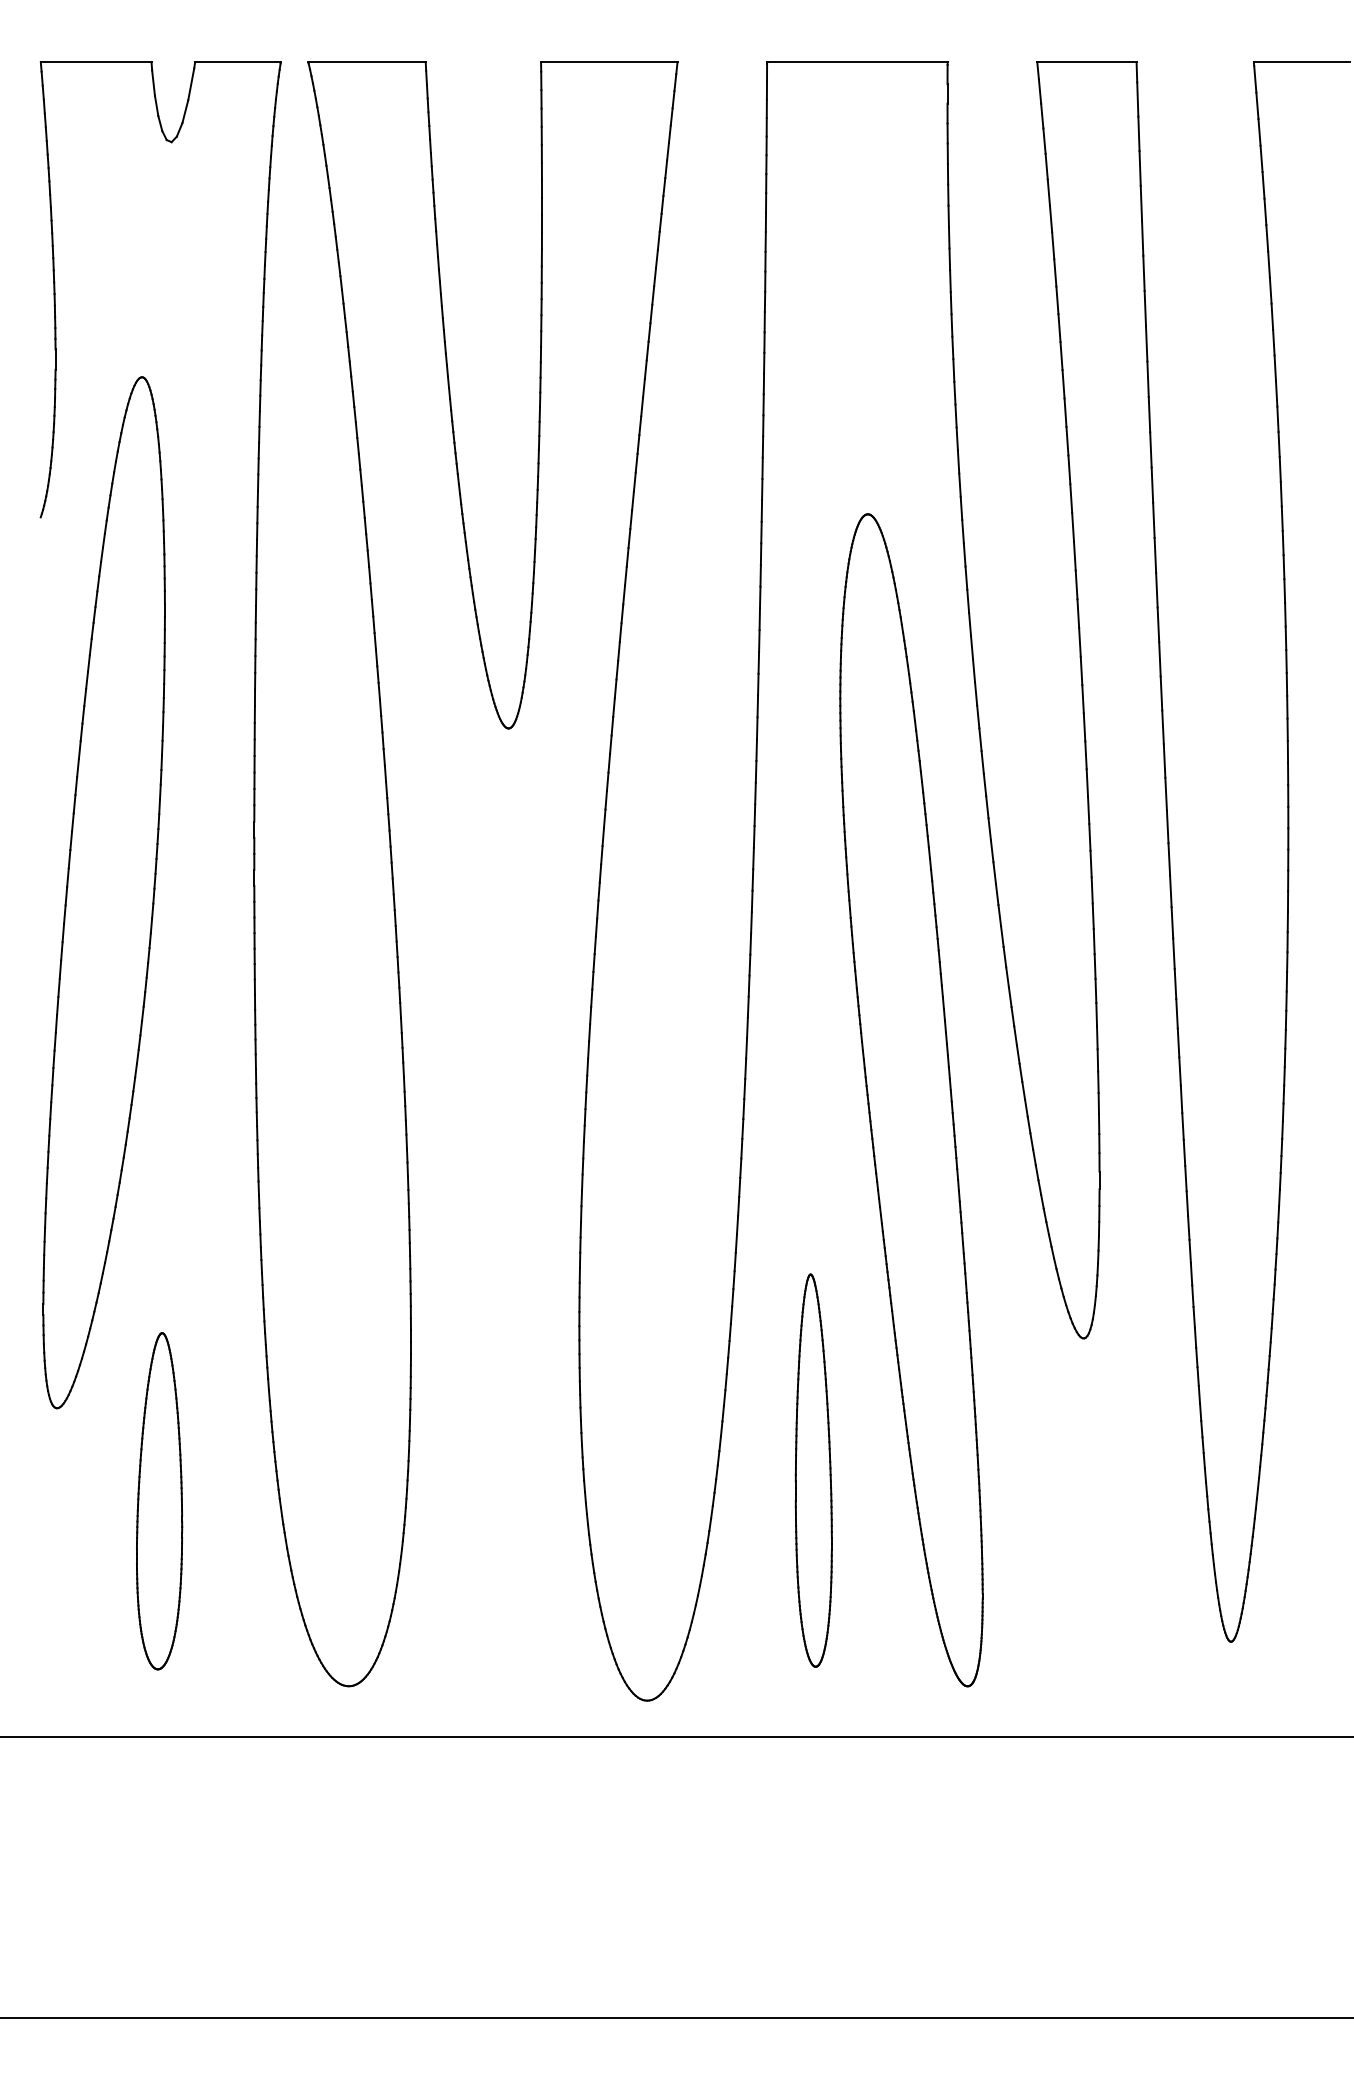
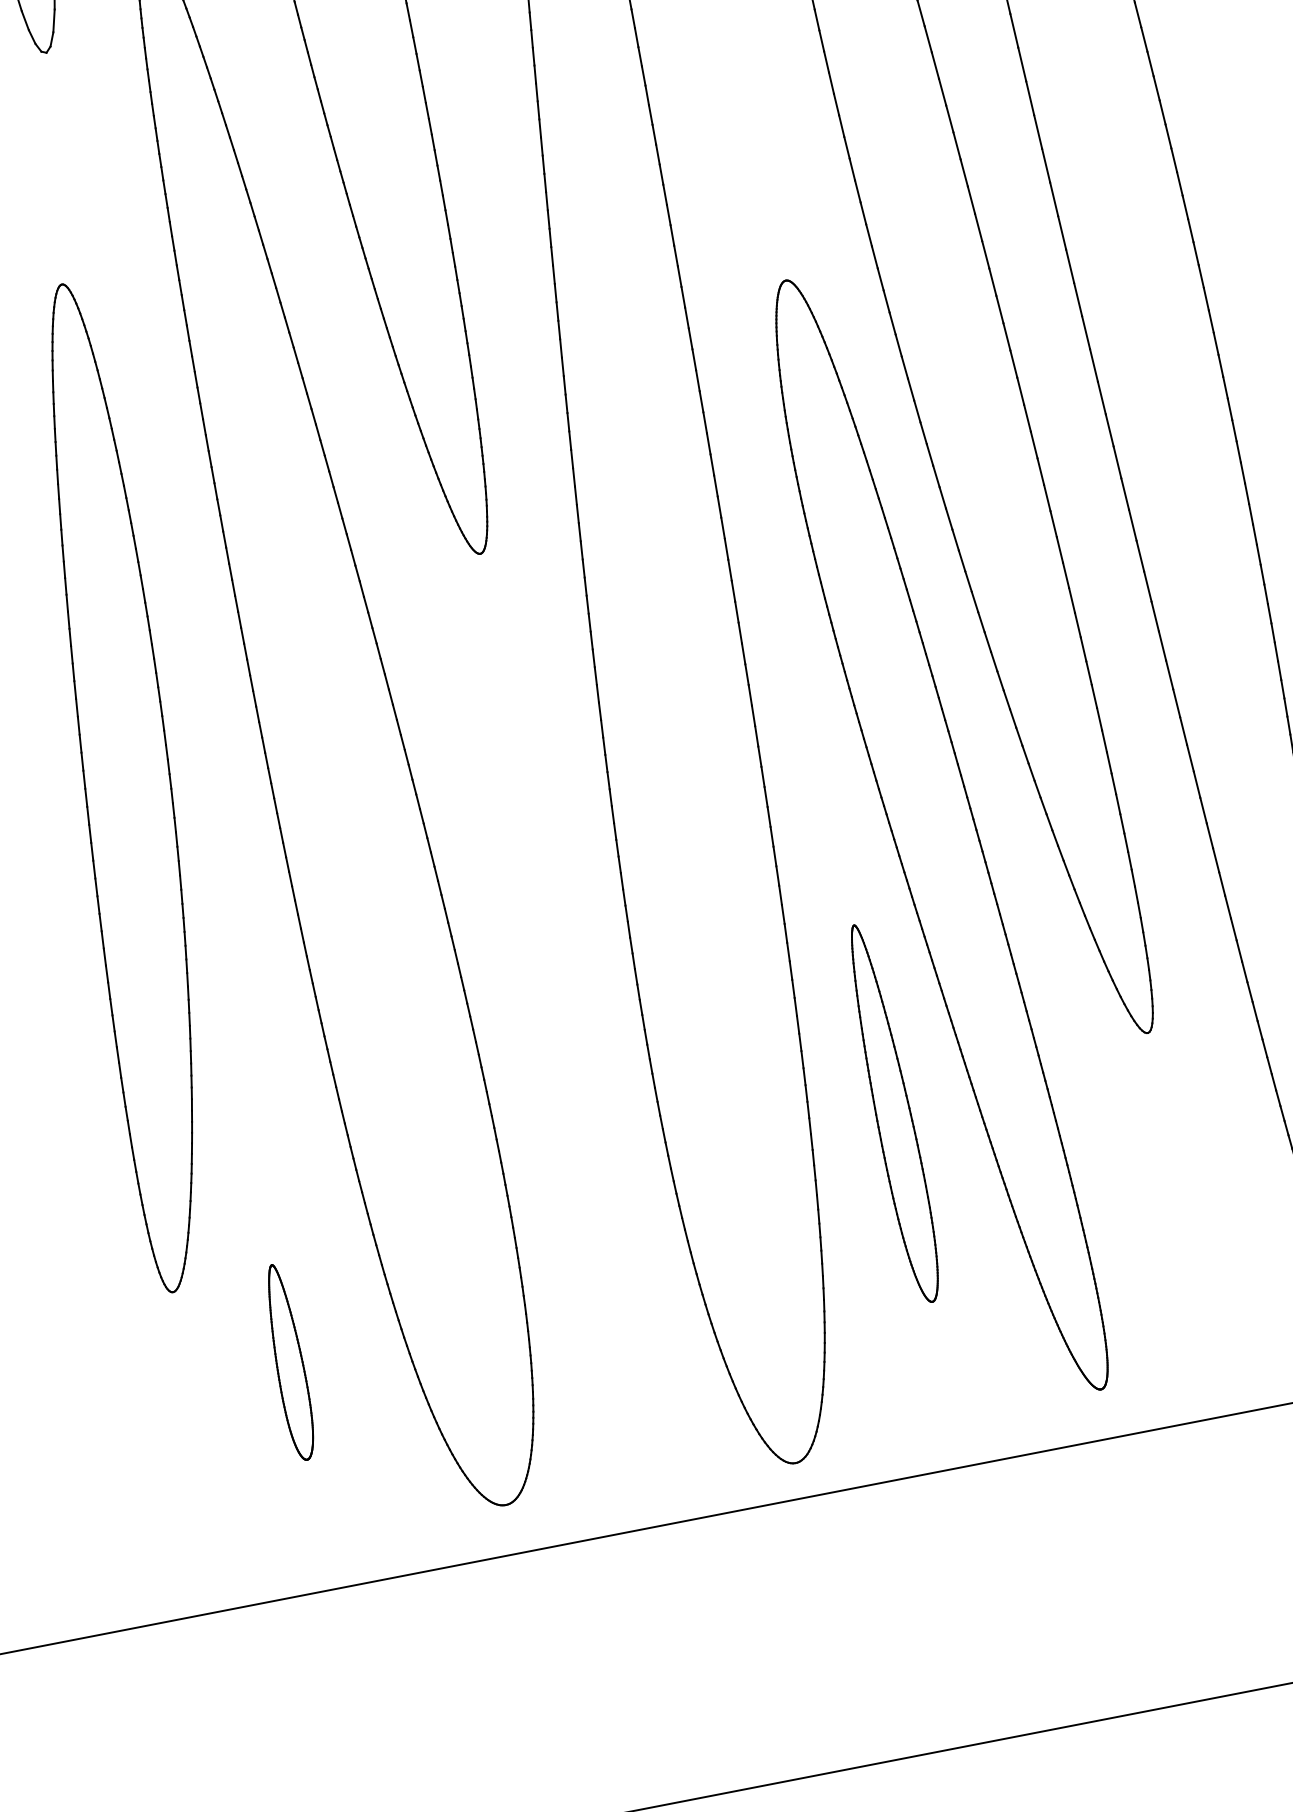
part: (813, 1470) -> (893, 1113), moved
part: (159, 1501) -> (289, 1362), size x0.6

